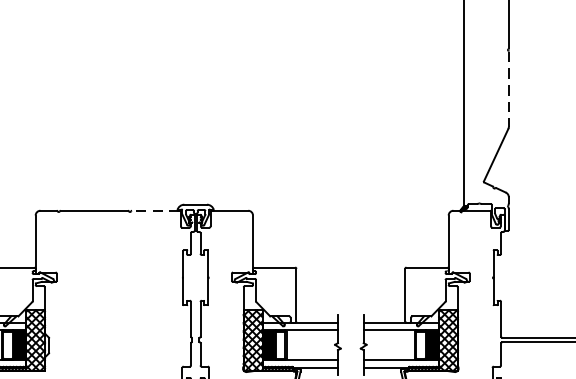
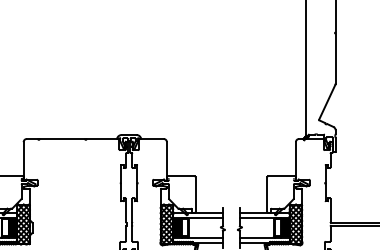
line: (508, 88) -> (335, 58), dashed -> solid
line: (155, 211) -> (102, 139), dashed -> solid

